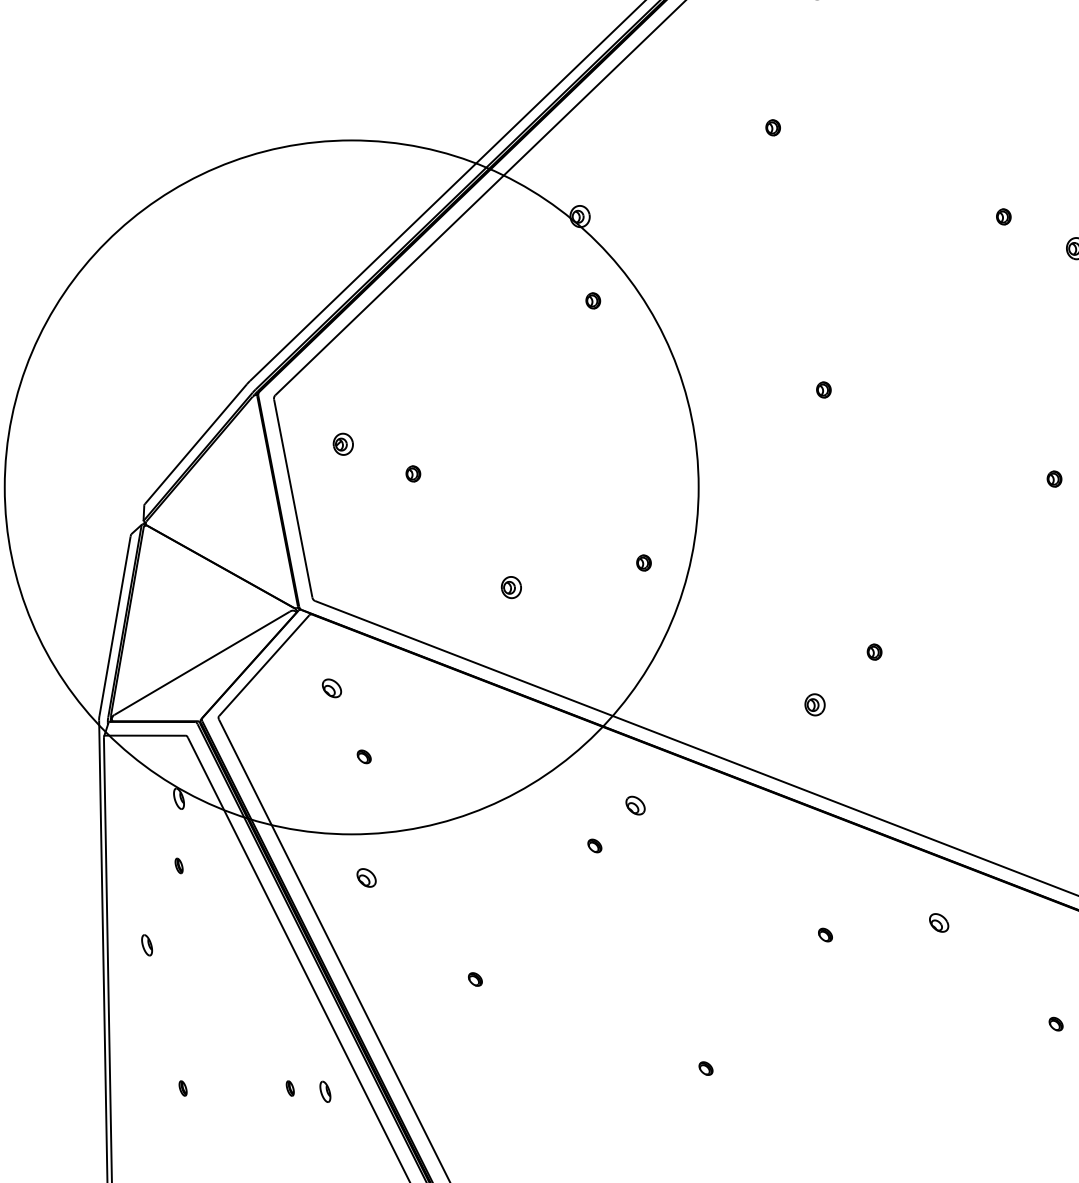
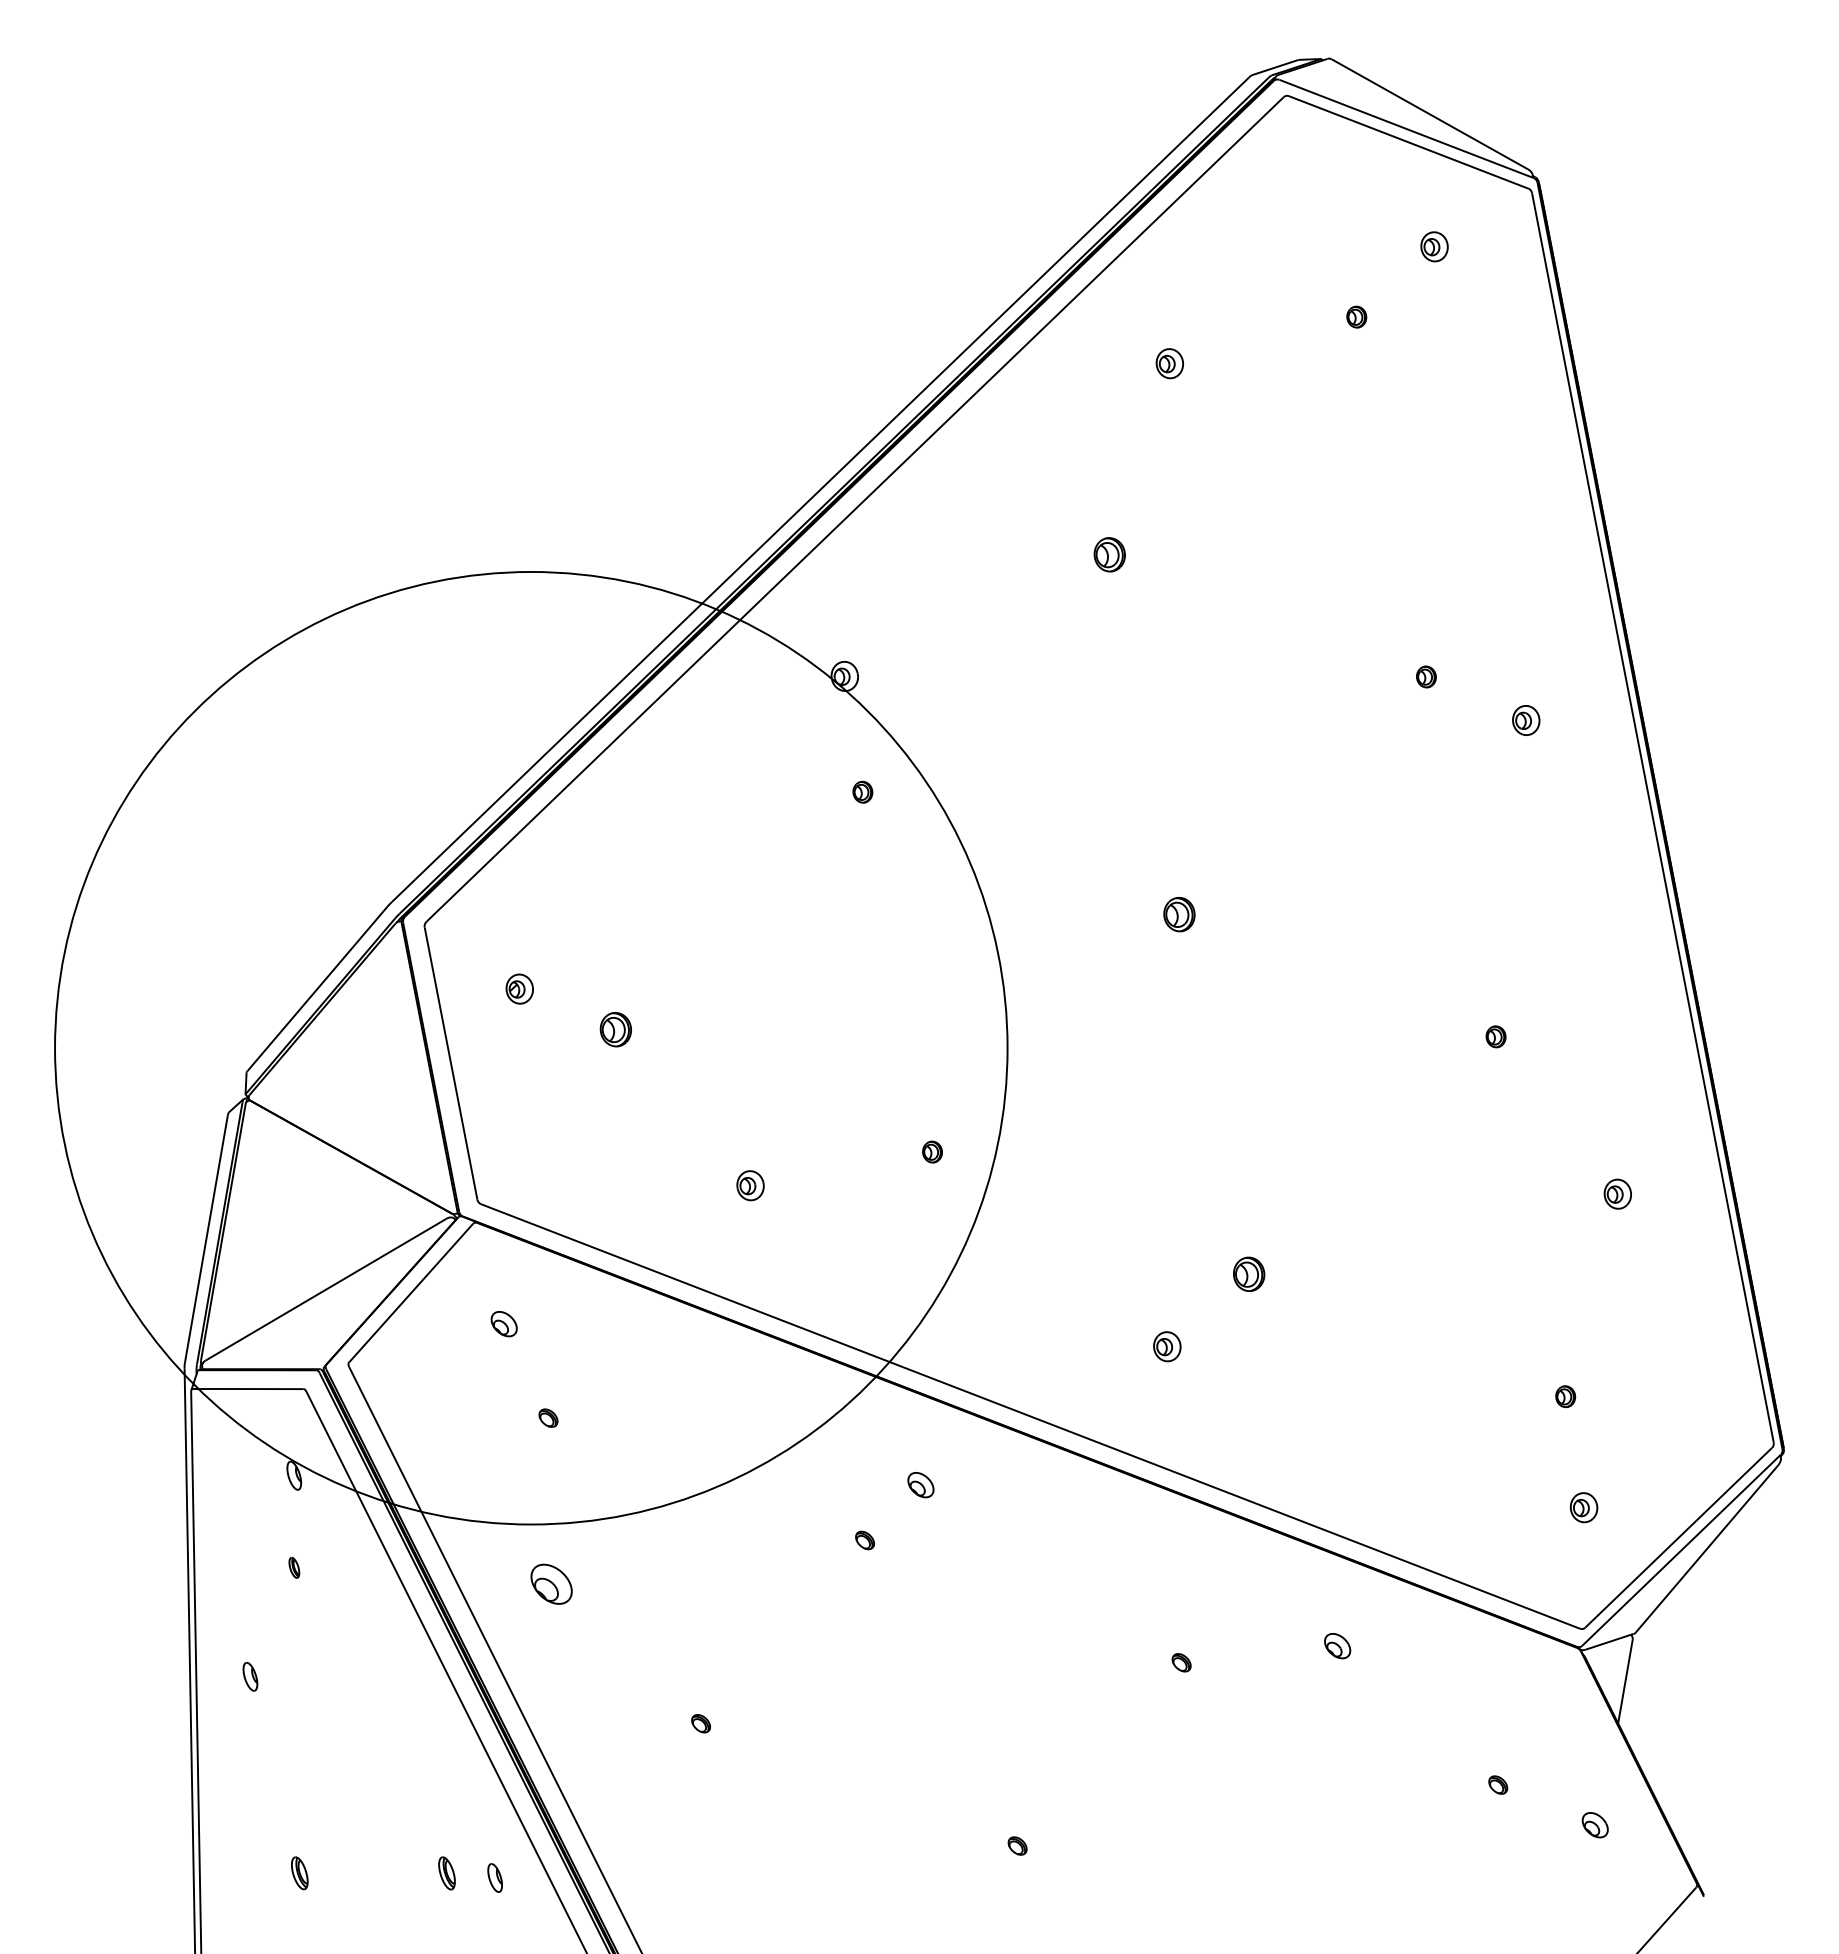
part: (772, 127) -> (1109, 554), size x1.6
part: (823, 389) -> (1179, 914), size x1.6
part: (413, 473) -> (615, 1029), size x1.6
part: (874, 652) -> (1248, 1274), size x1.6
part: (366, 878) -> (551, 1584), size x1.6
part: (182, 1088) -> (299, 1873), size x1.6
part: (289, 1088) -> (446, 1873), size x1.6

